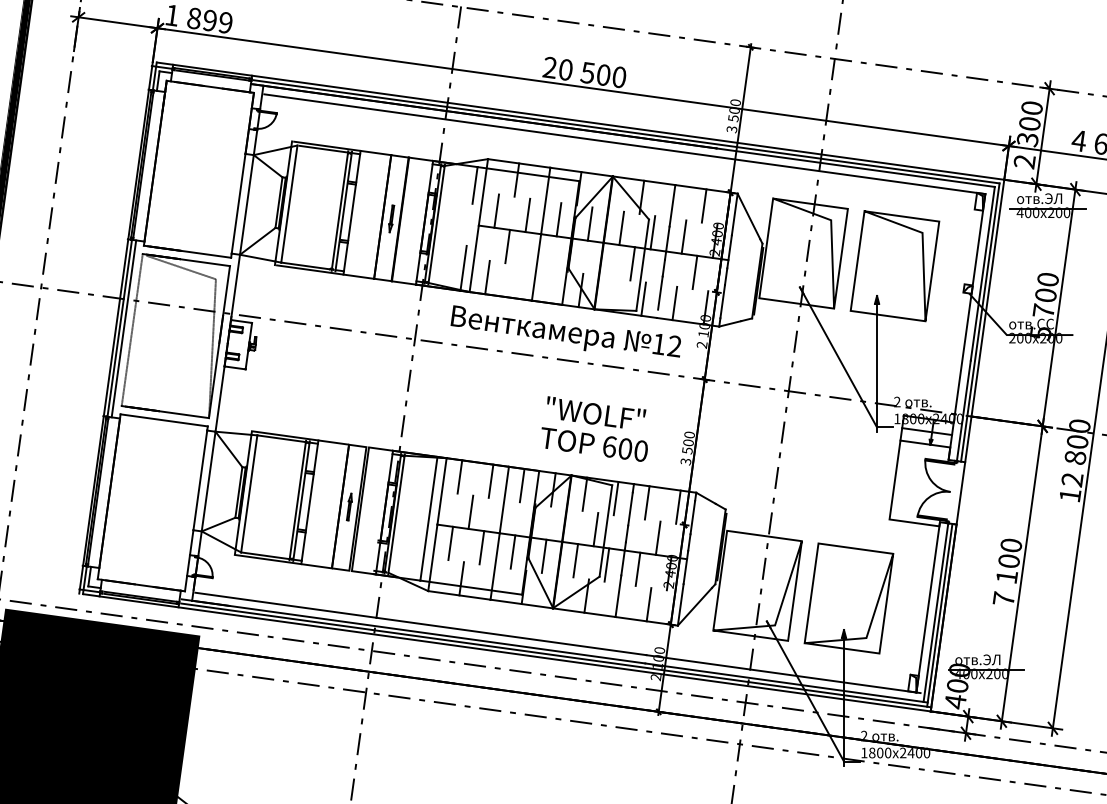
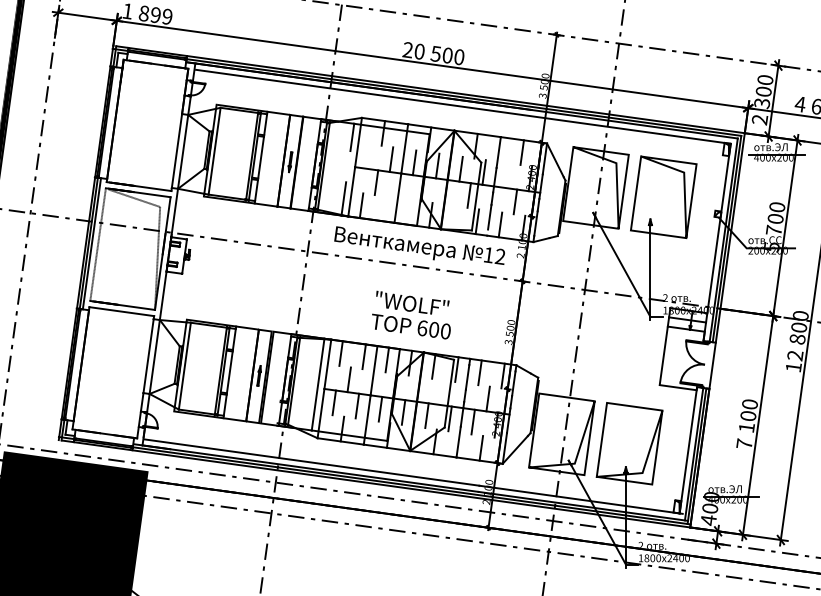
line: (496, 210) -> (368, 155), removed
line: (683, 236) -> (506, 175), removed
text: (594, 428) -> (411, 314), moved
line: (595, 529) -> (441, 392), removed

